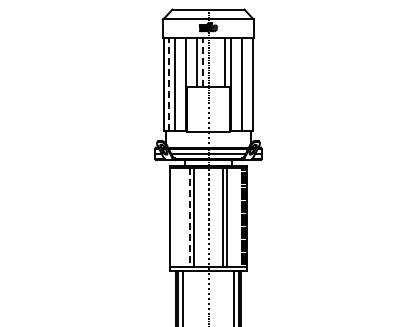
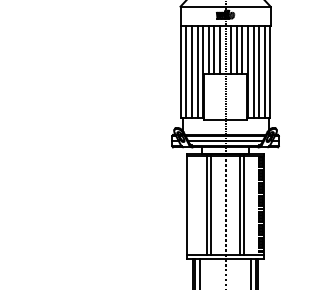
line: (202, 61) -> (219, 48), dashed -> solid
line: (191, 62) -> (208, 49), added
line: (214, 62) -> (231, 49), added
line: (219, 62) -> (236, 49), added
line: (169, 83) -> (186, 70), dashed -> solid
line: (180, 84) -> (197, 71), added
line: (236, 84) -> (253, 71), added
line: (247, 84) -> (264, 71), added
line: (189, 217) -> (206, 204), dashed -> solid

